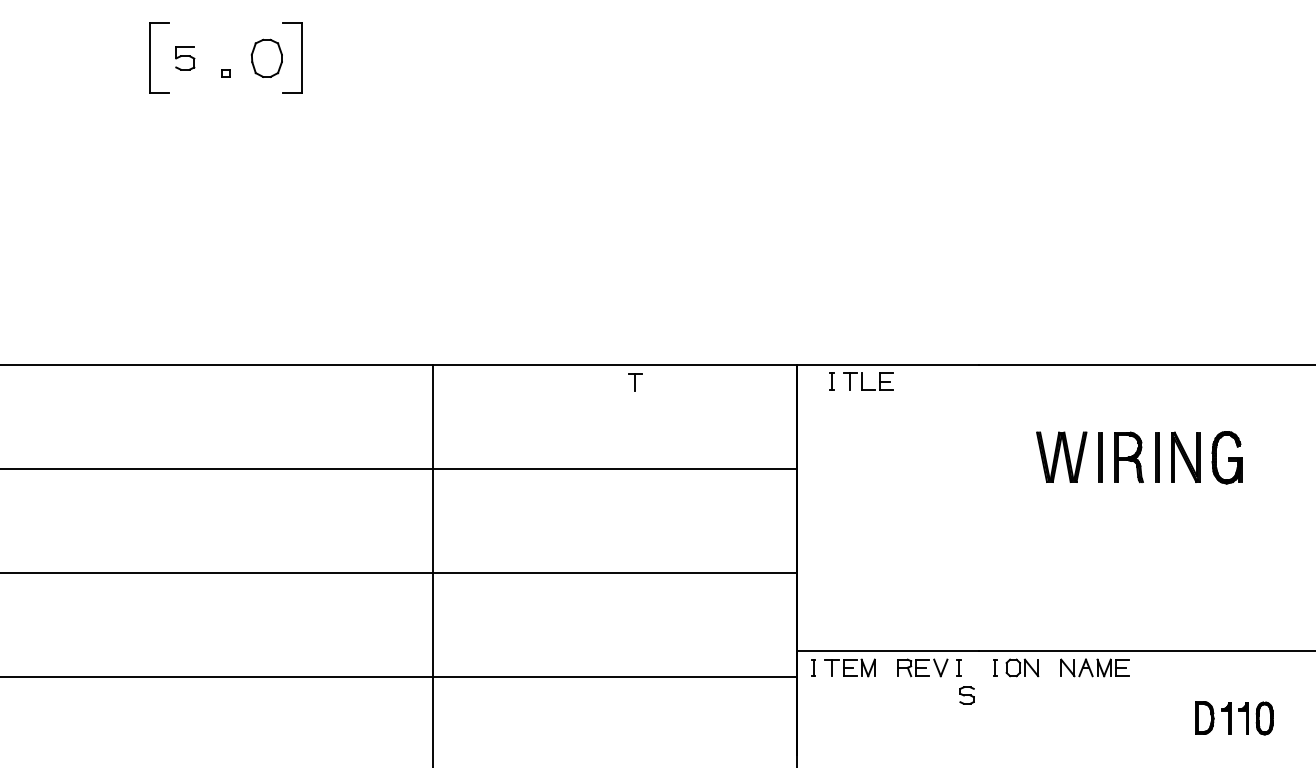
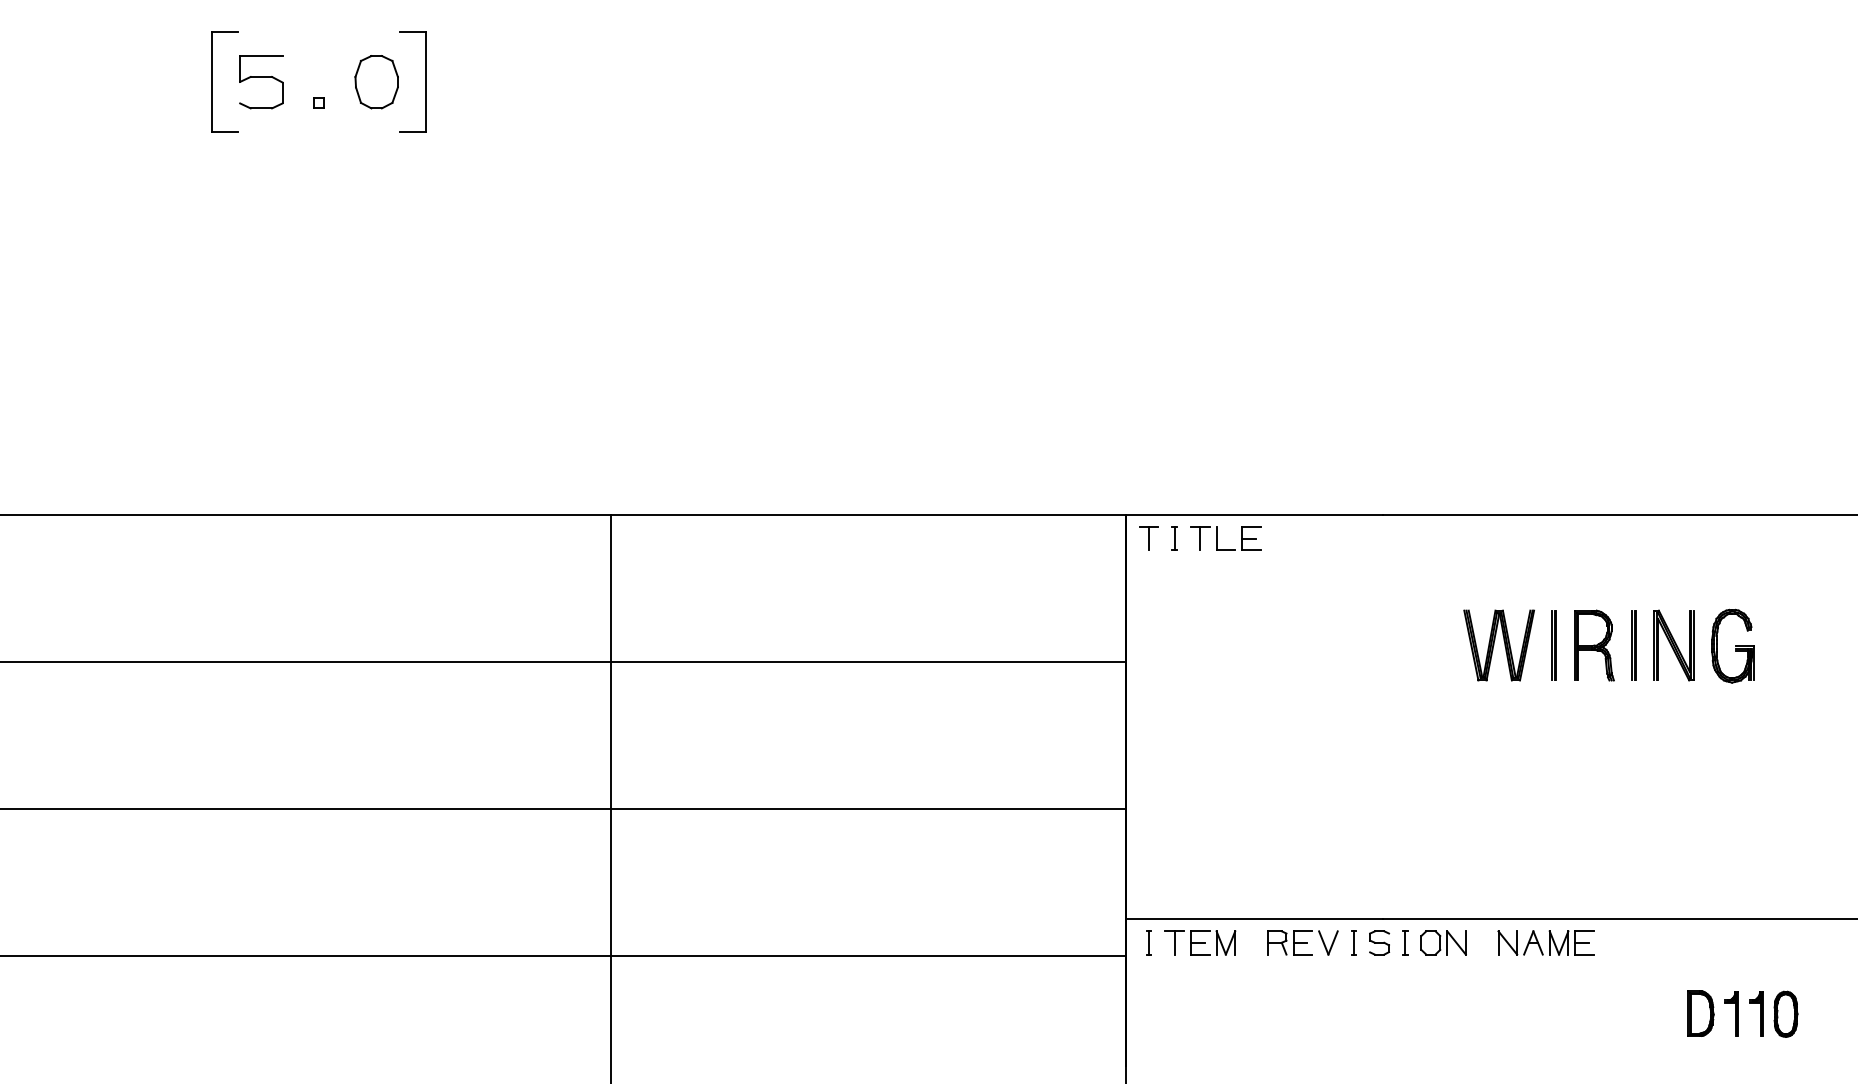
part: (185, 58) -> (261, 82), size x1.67
part: (634, 382) -> (1148, 538), moved
part: (967, 695) -> (1379, 942), moved

